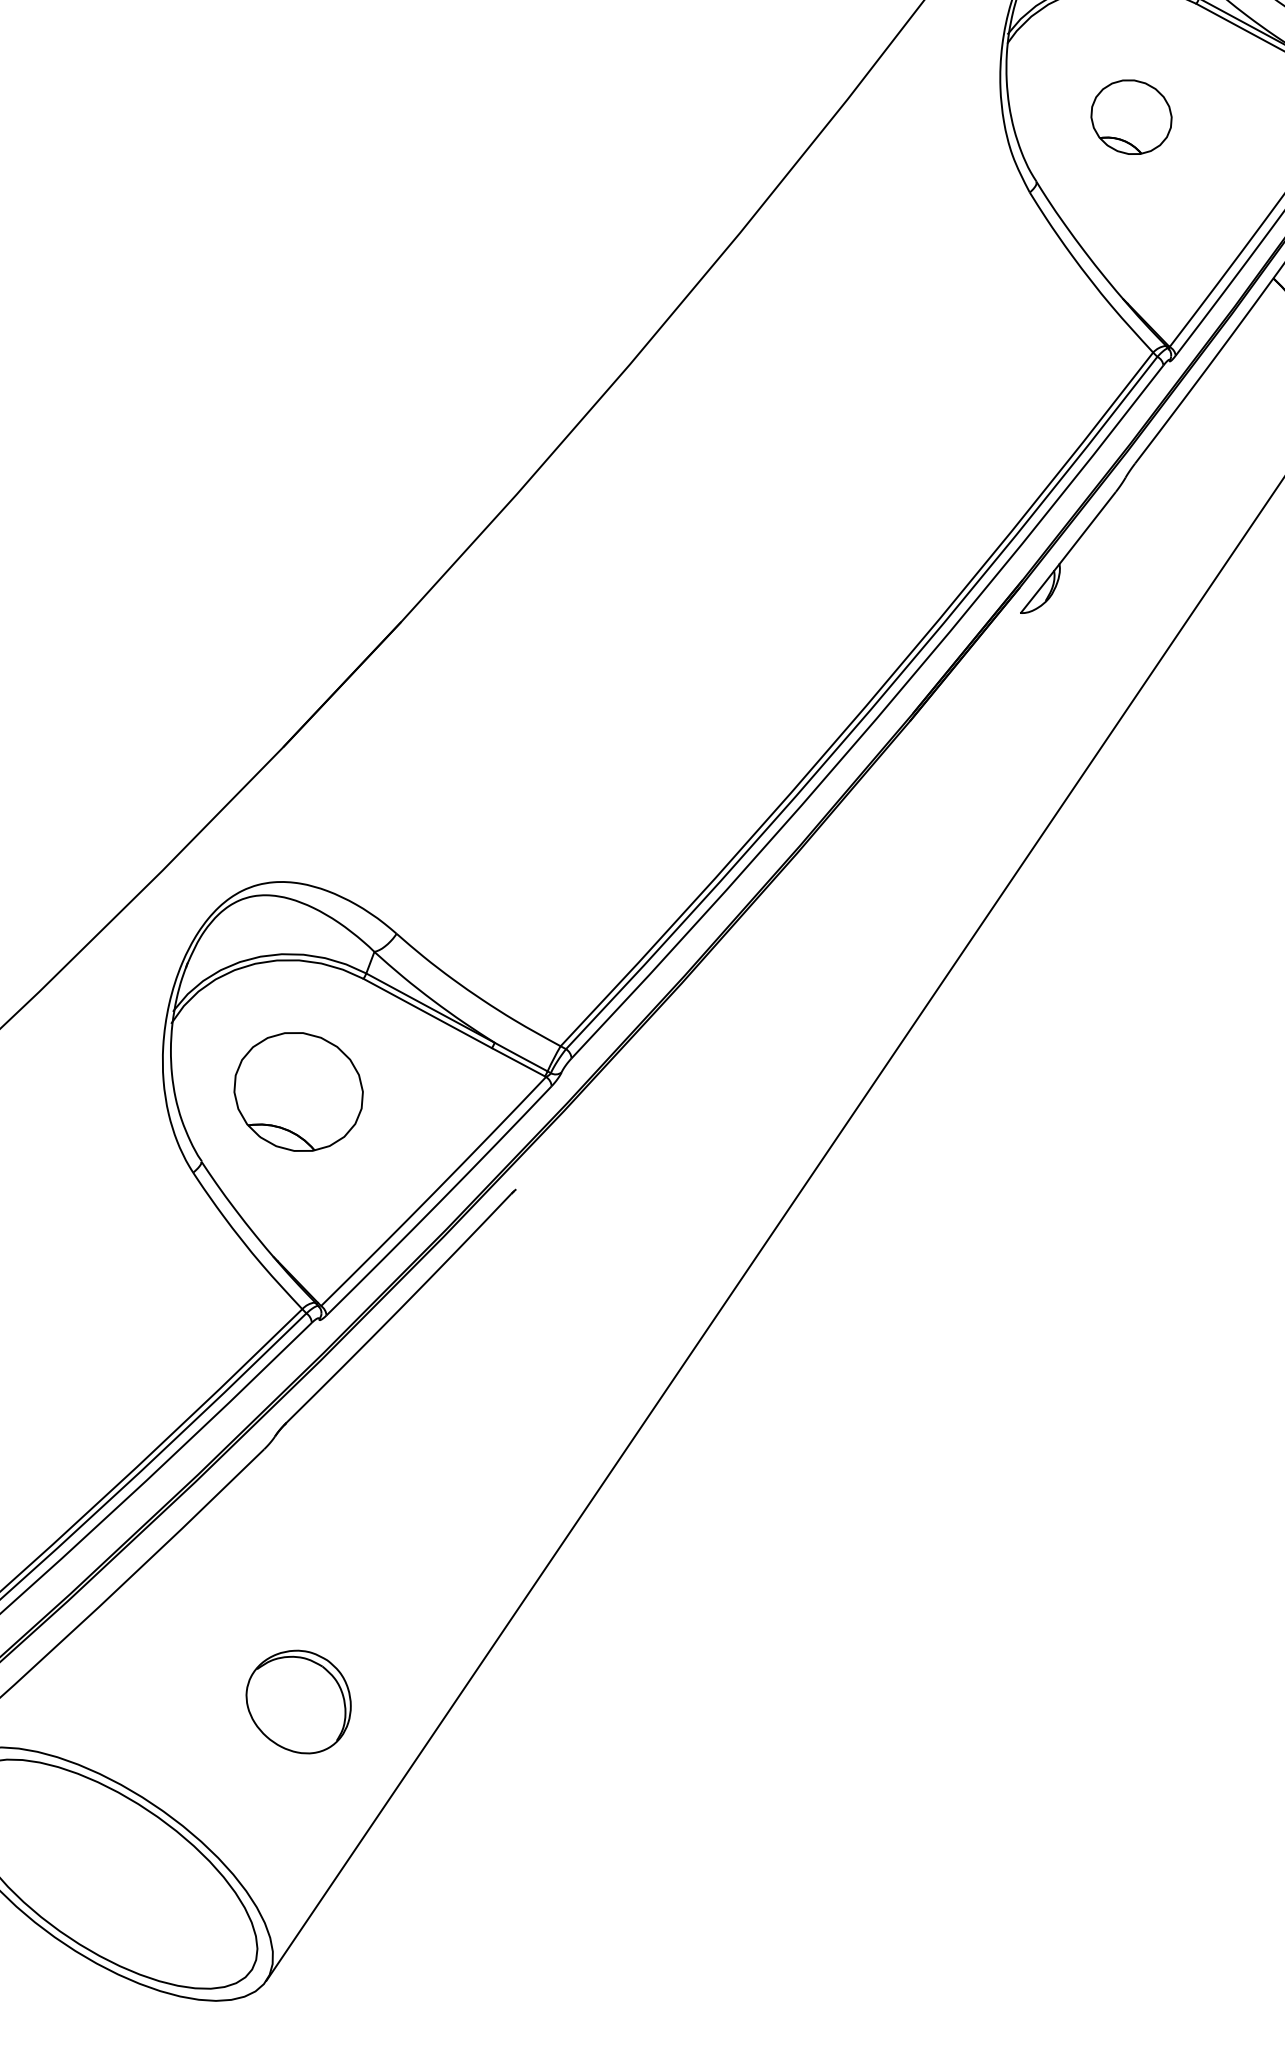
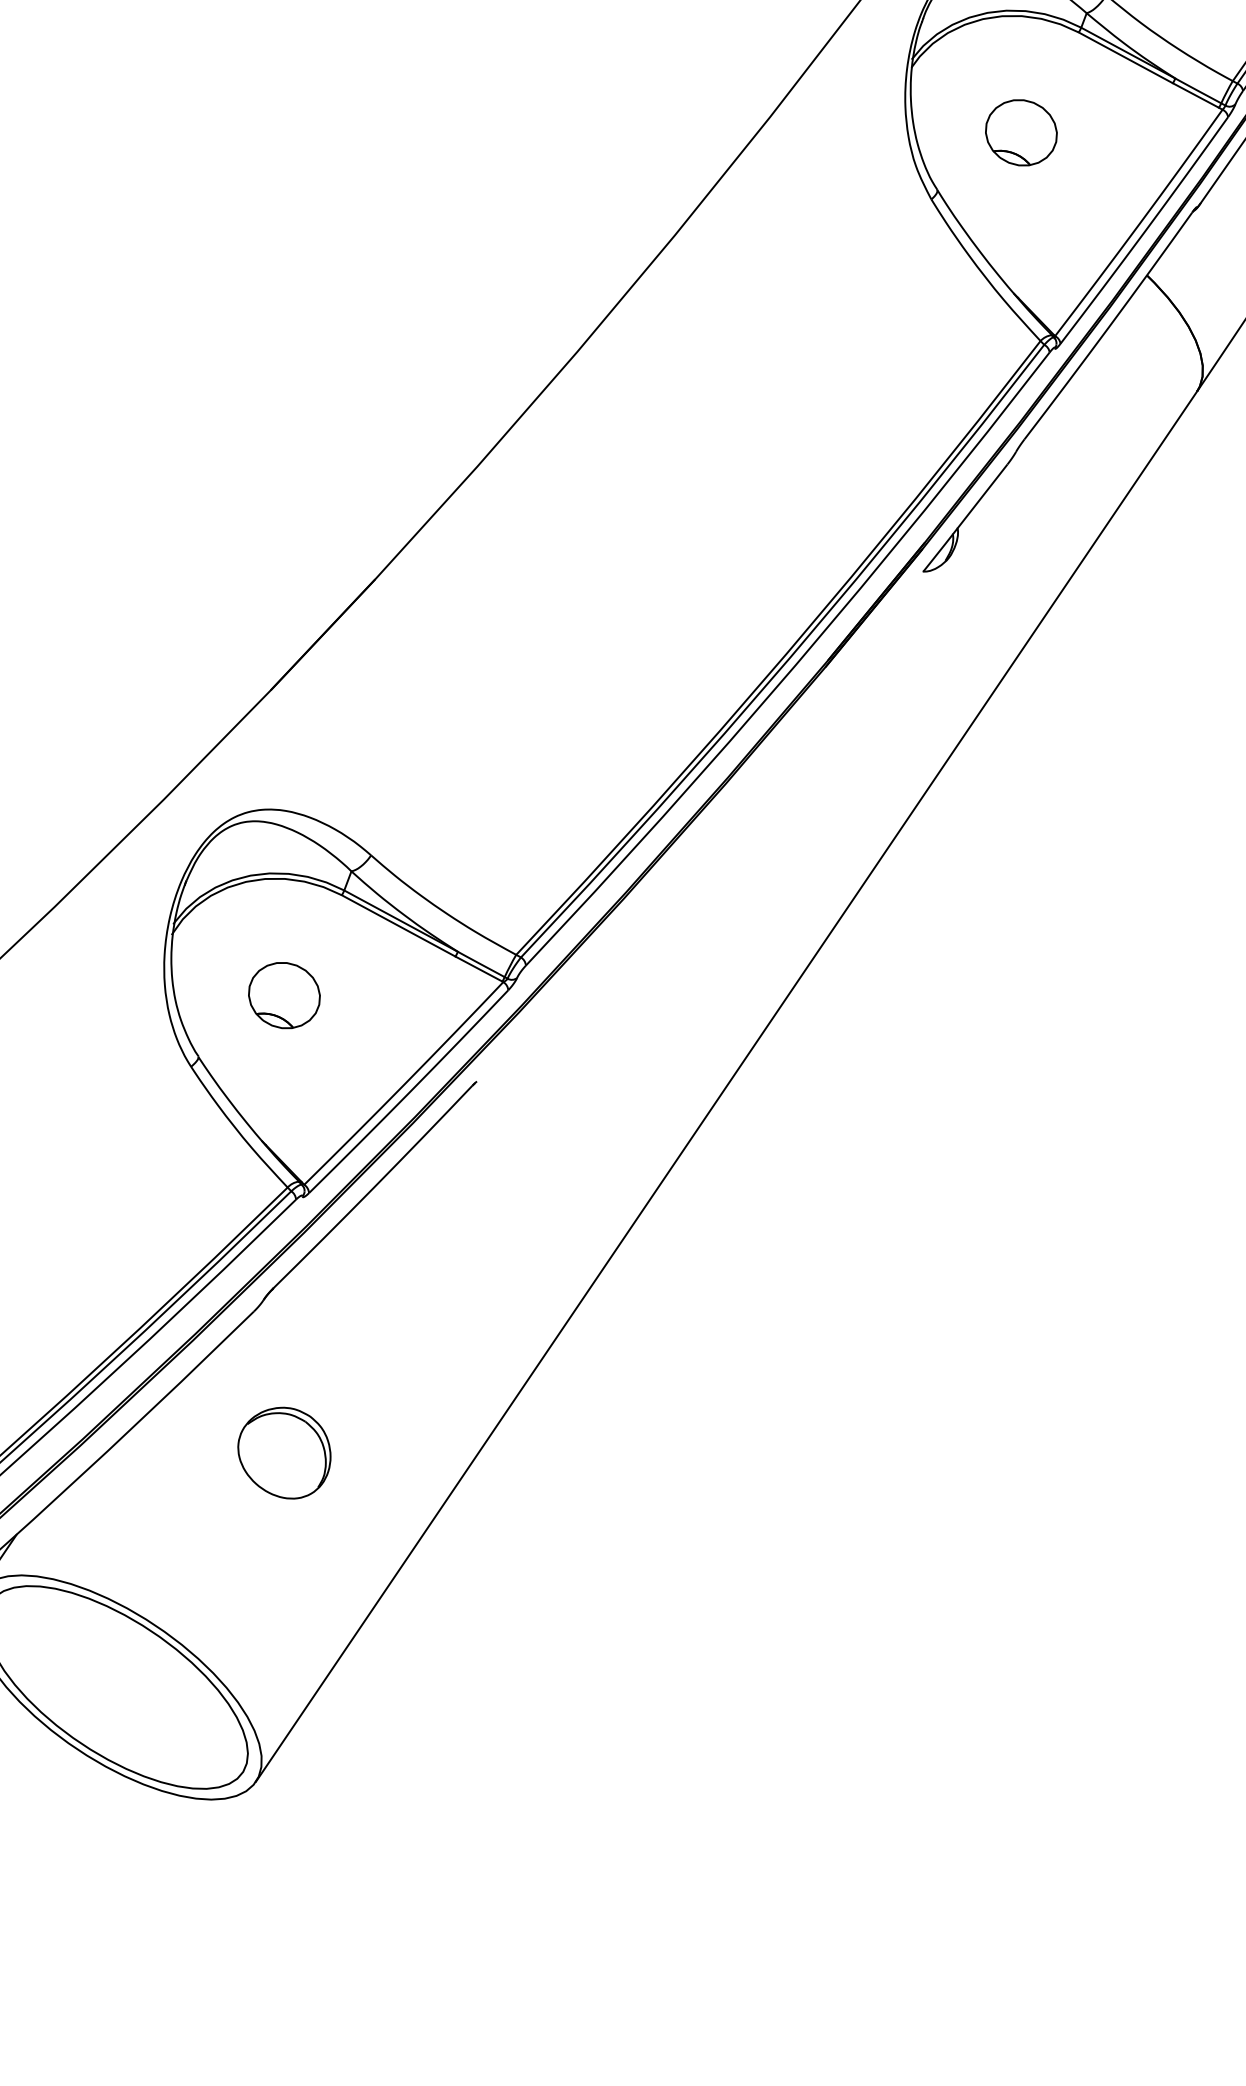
part: (298, 1092) -> (284, 995), size x0.62
part: (298, 1701) -> (284, 1452), moved

